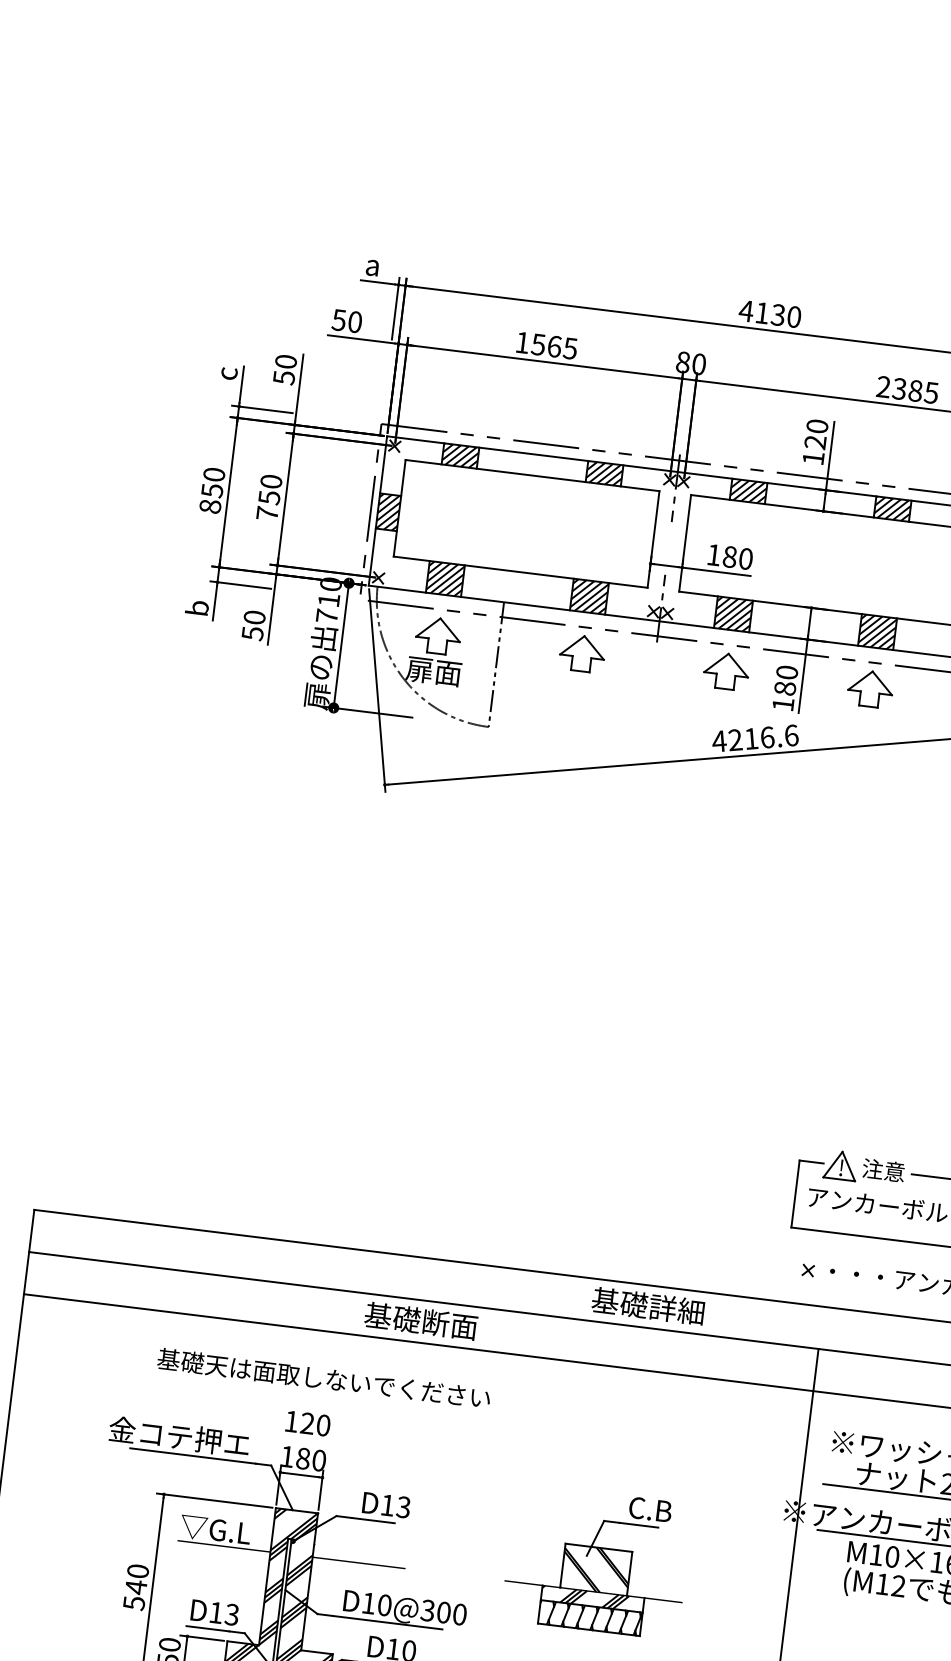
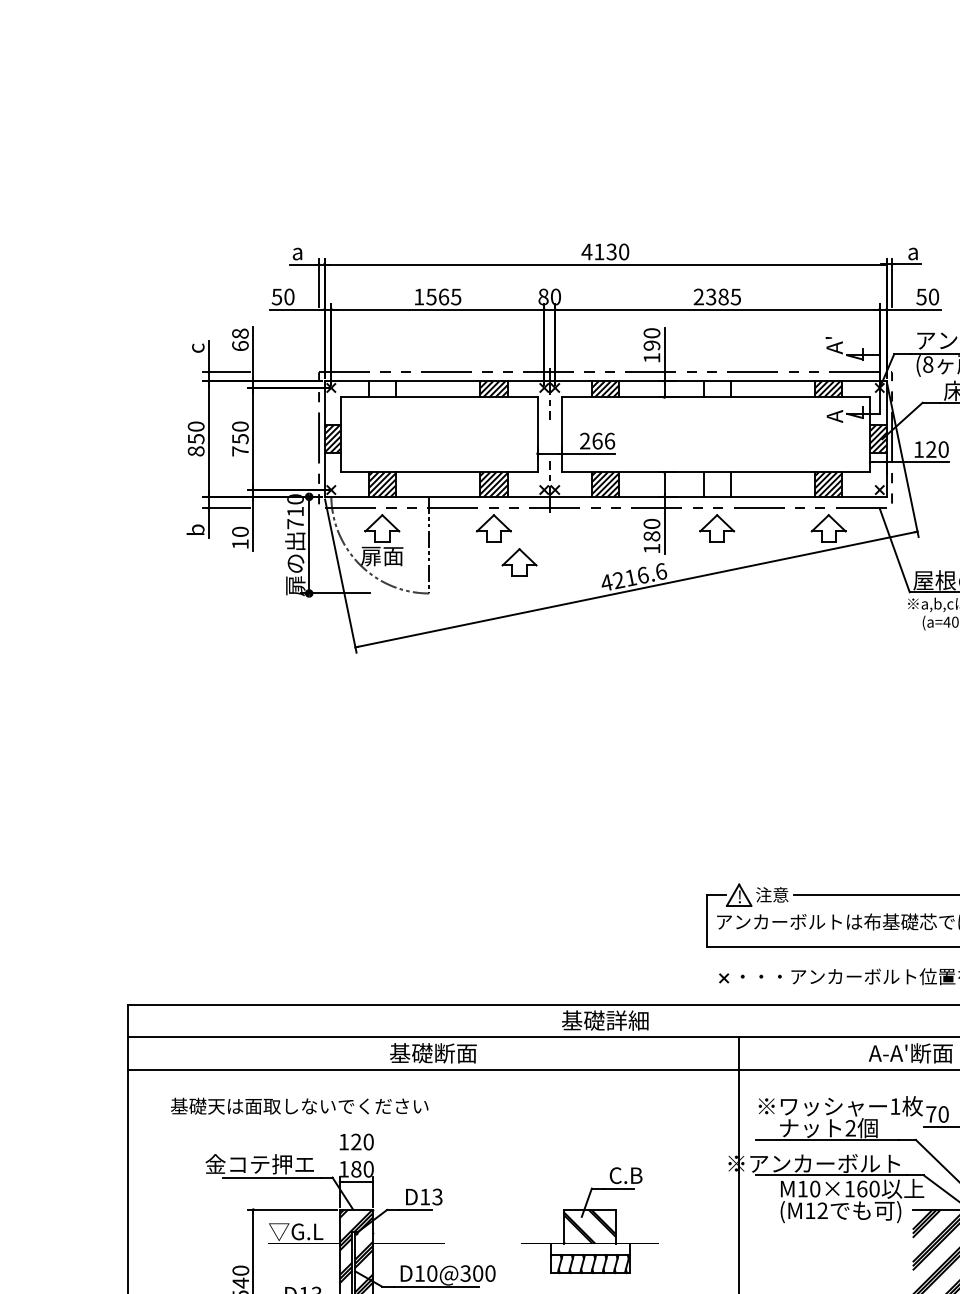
text: (285, 369) -> (240, 339), 50 -> 68
text: (814, 442) -> (651, 345), 120 -> 190
hatch: (459, 456) -> (381, 389), removed
hatch: (891, 509) -> (716, 389), removed
text: (730, 556) -> (597, 440), 180 -> 266
hatch: (876, 631) -> (716, 484), removed
text: (252, 633) -> (240, 544), 50 -> 10
part: (726, 671) -> (519, 562), moved
text: (323, 1377) -> (299, 1105), moved
hatch: (583, 1596) -> (583, 1248), removed

